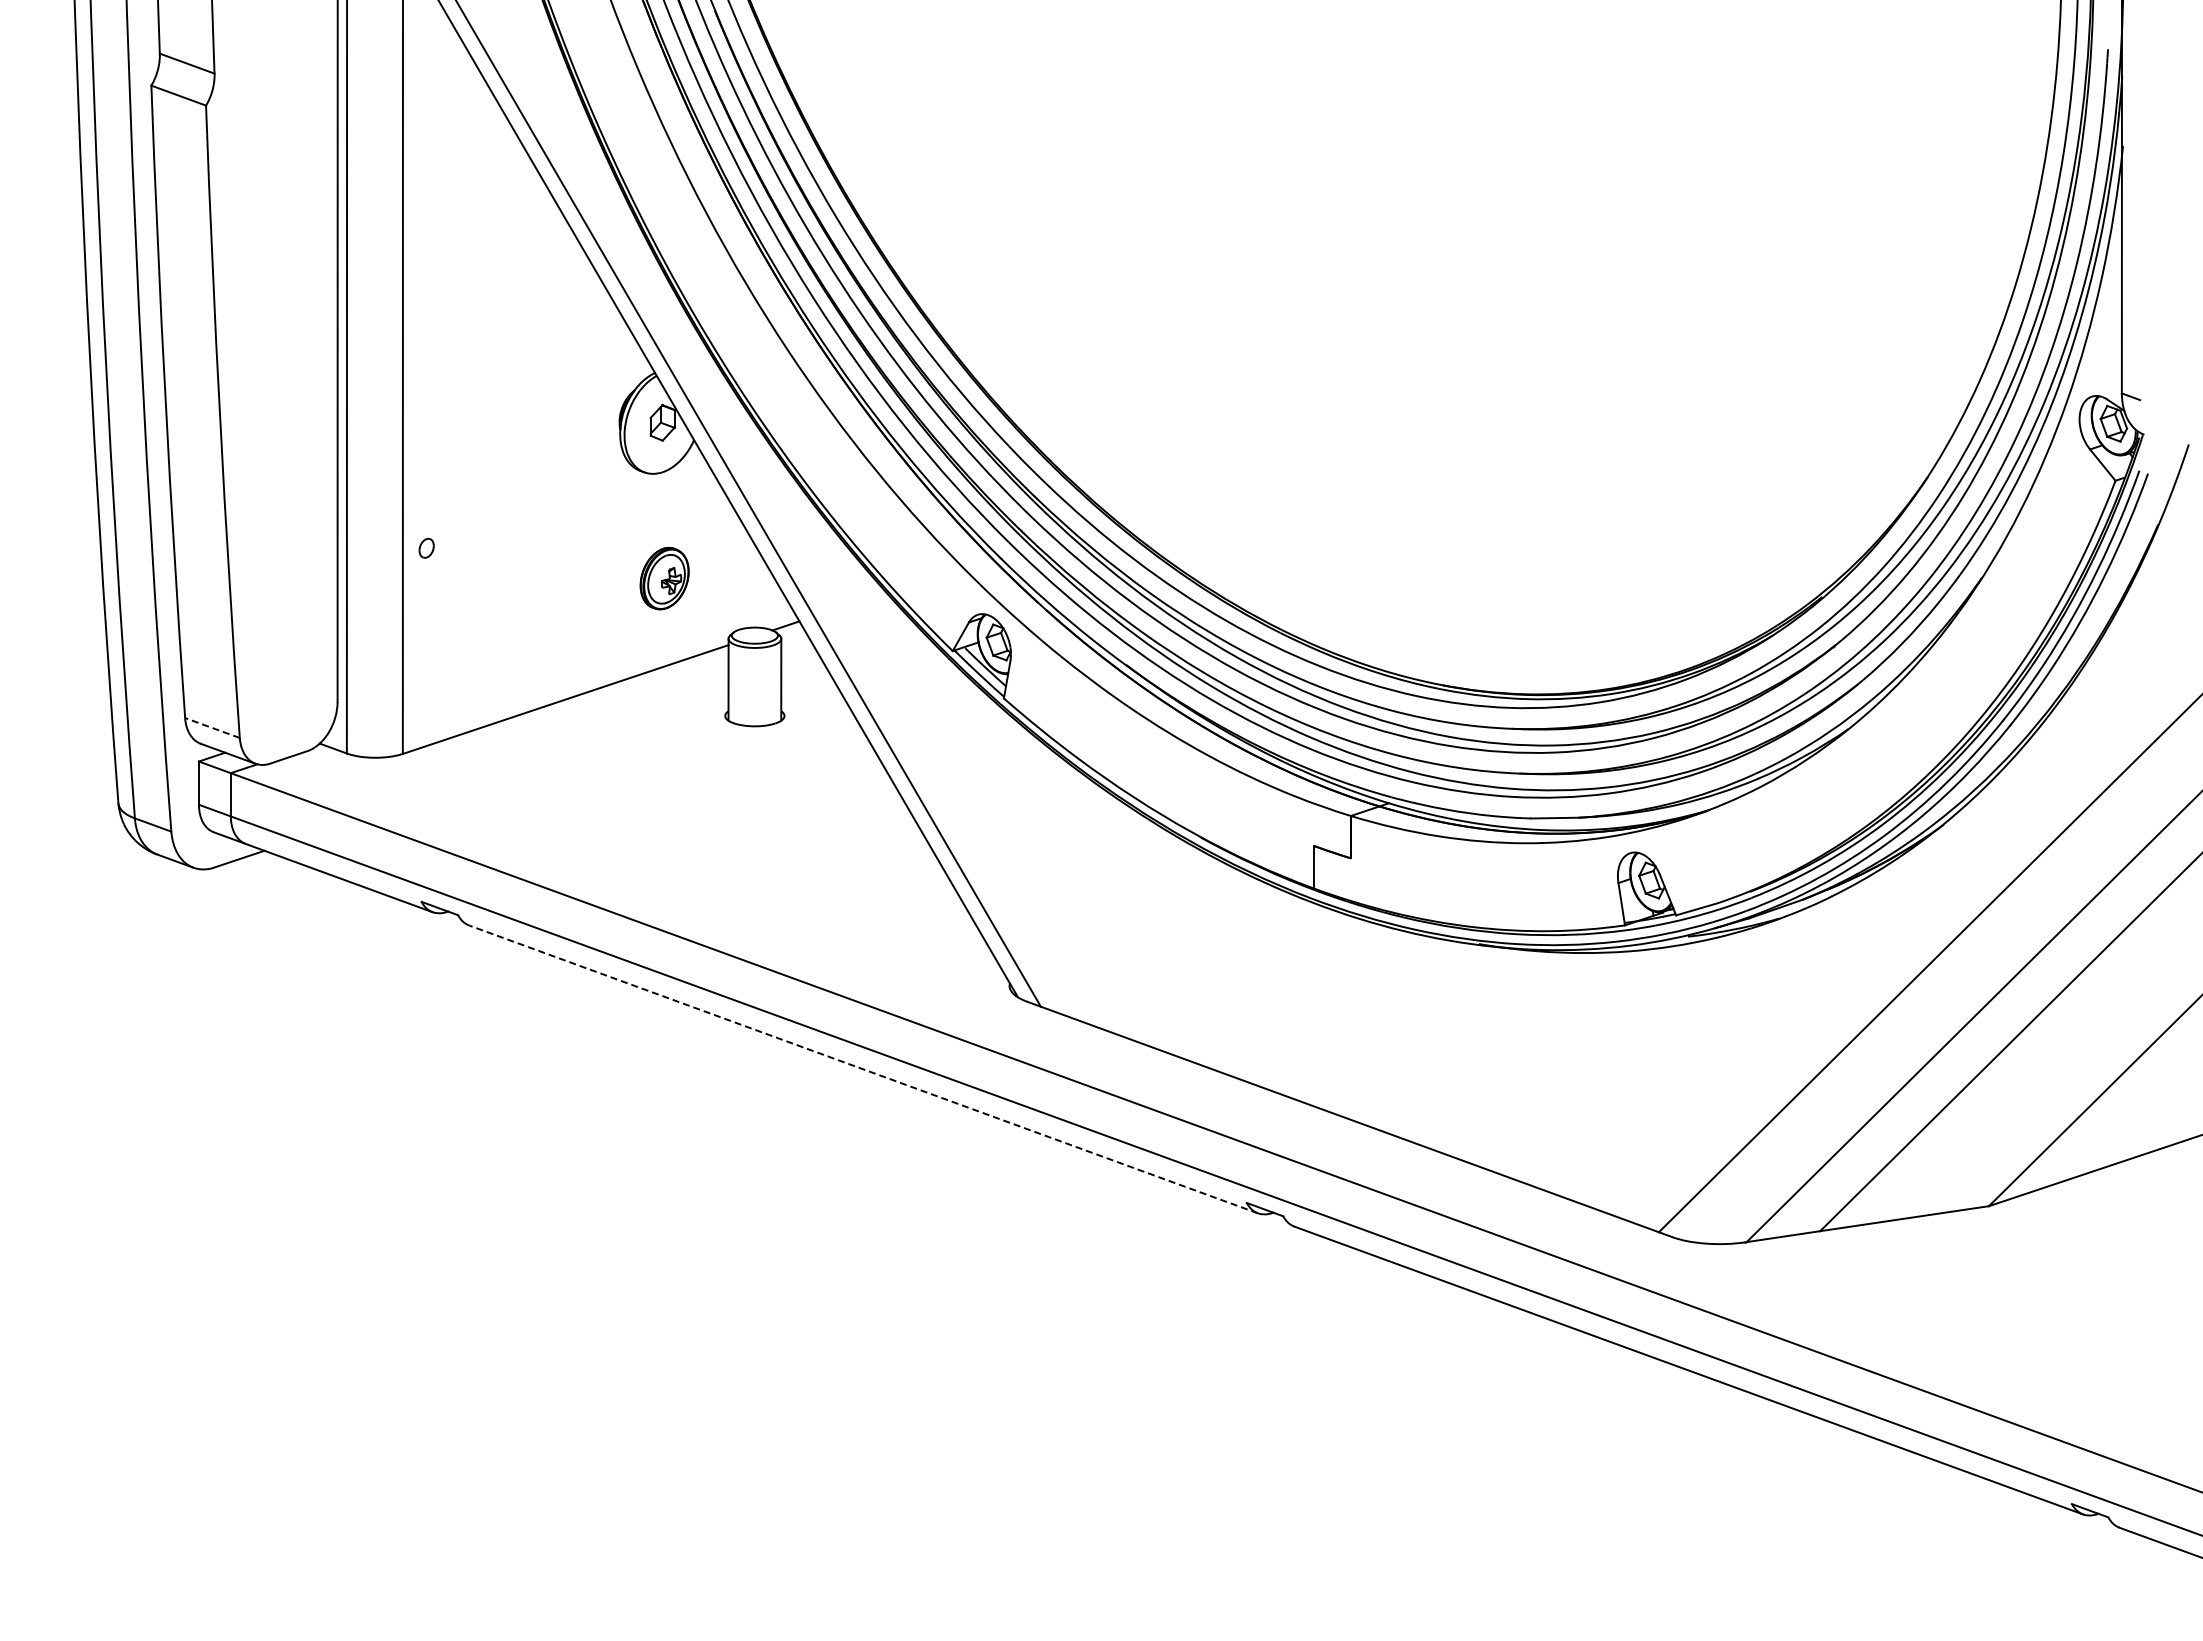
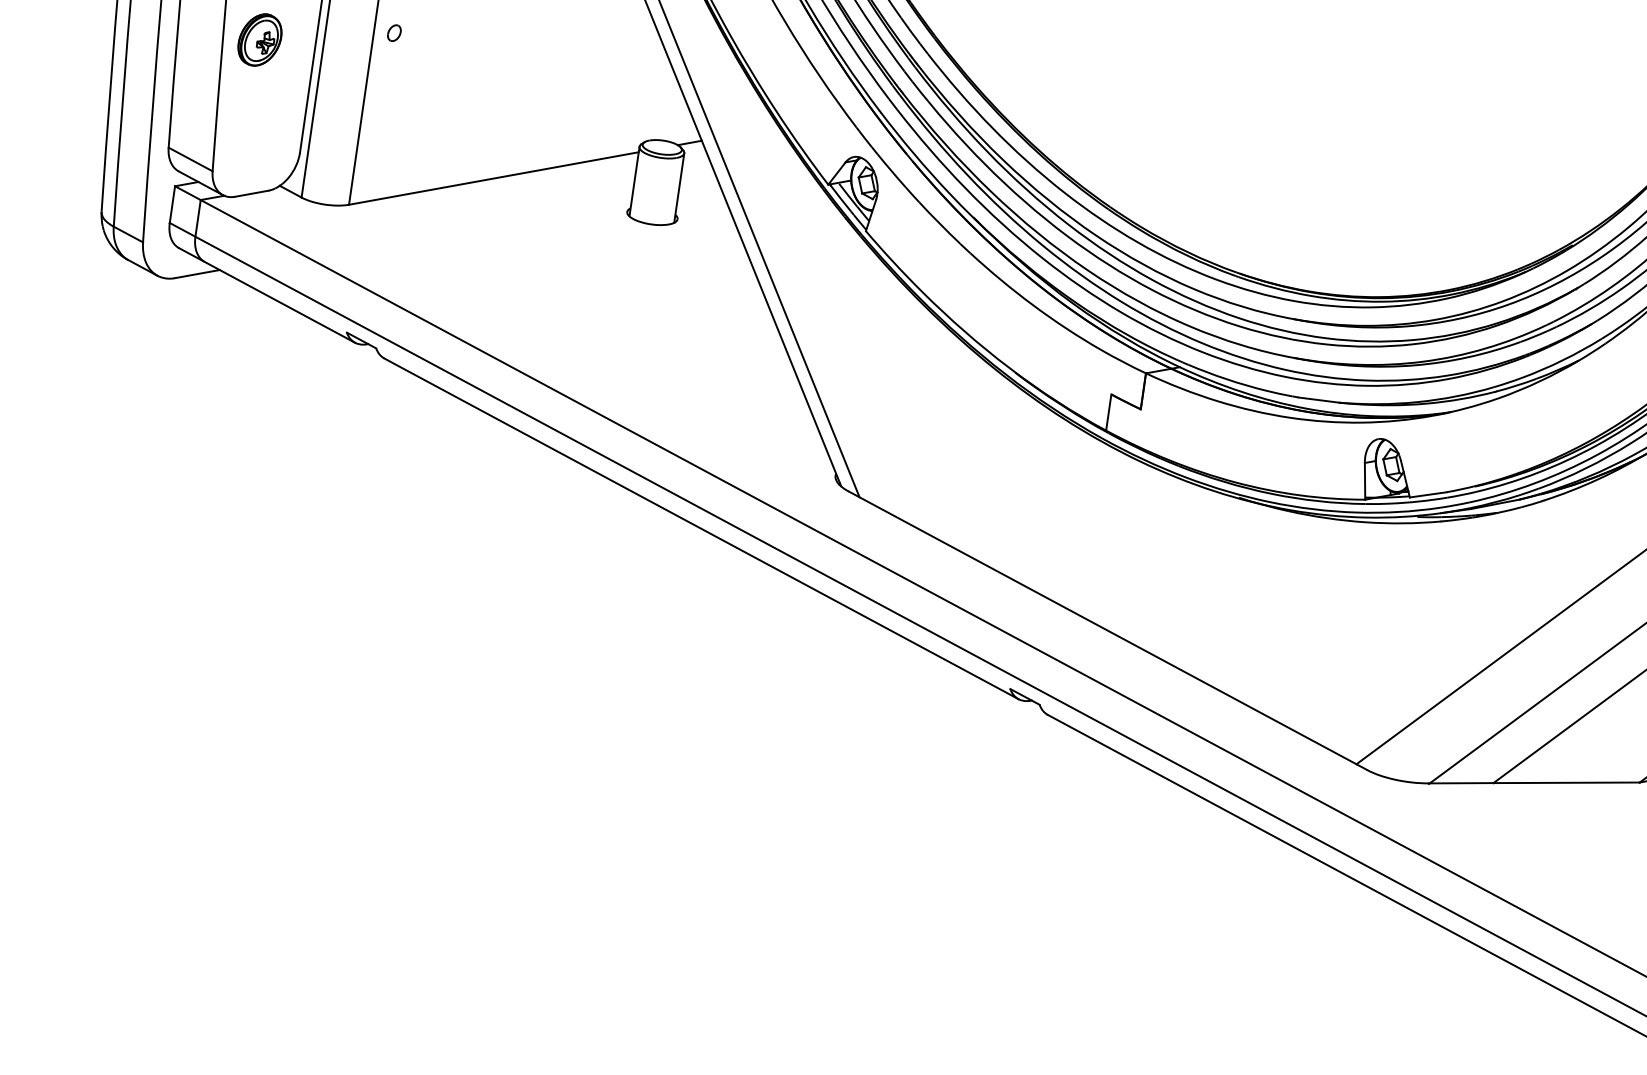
part: (664, 578) -> (259, 39), moved
line: (212, 727) -> (190, 159), dashed -> solid
line: (863, 1069) -> (701, 528), dashed -> solid

